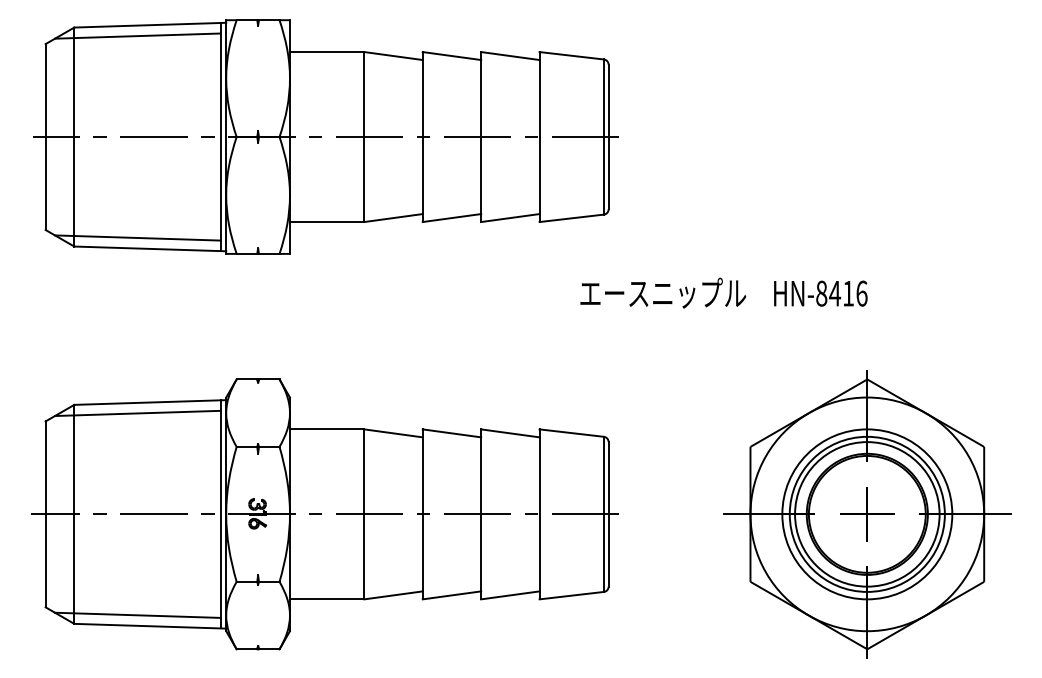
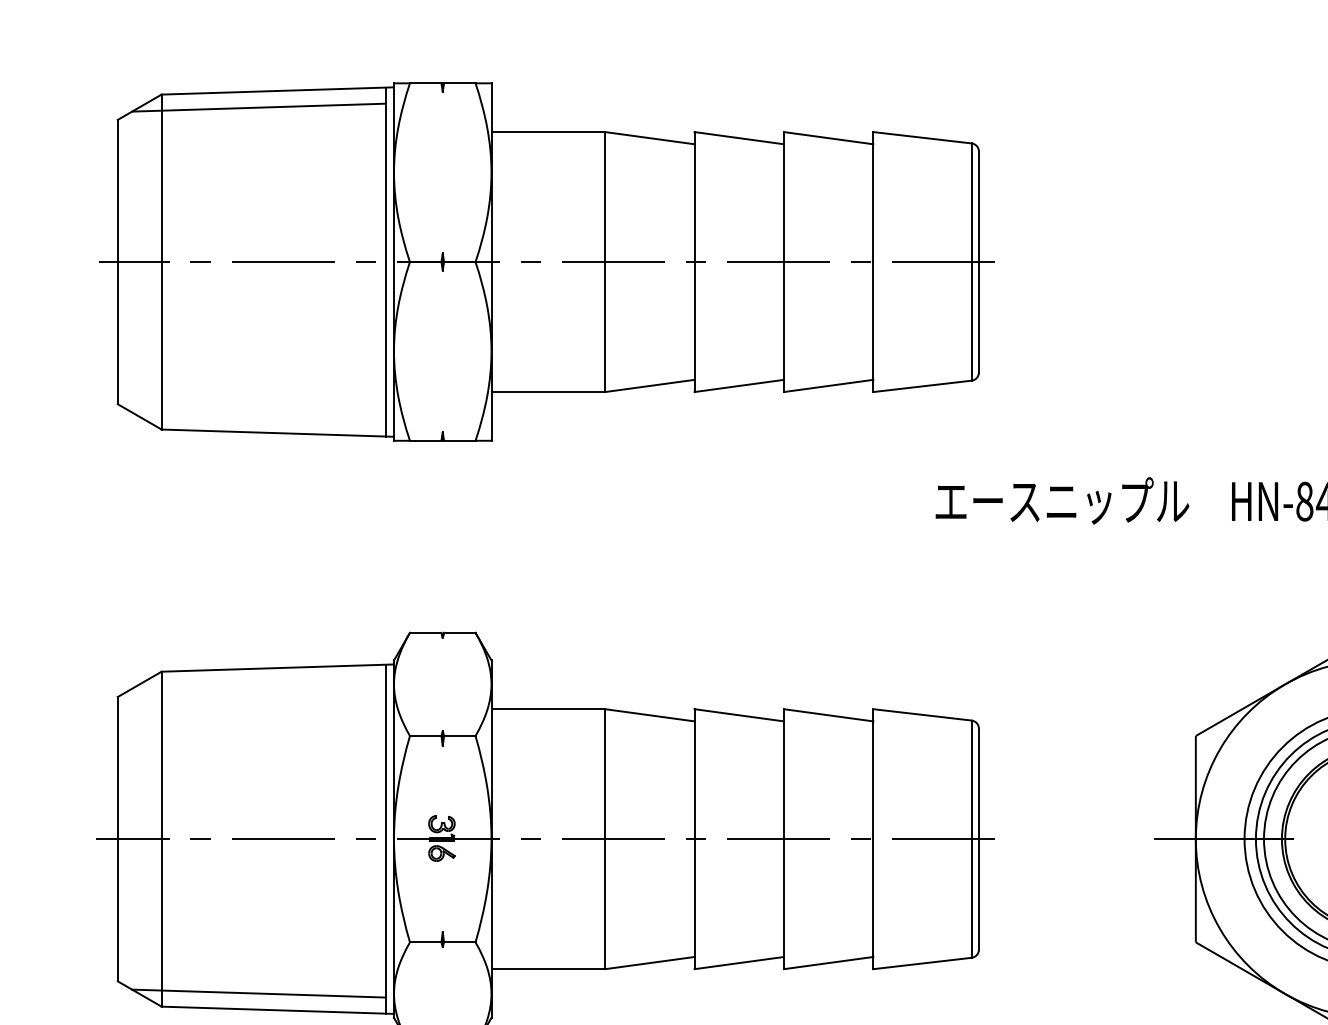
line: (137, 237) -> (258, 415), removed
line: (137, 413) -> (258, 684), removed

